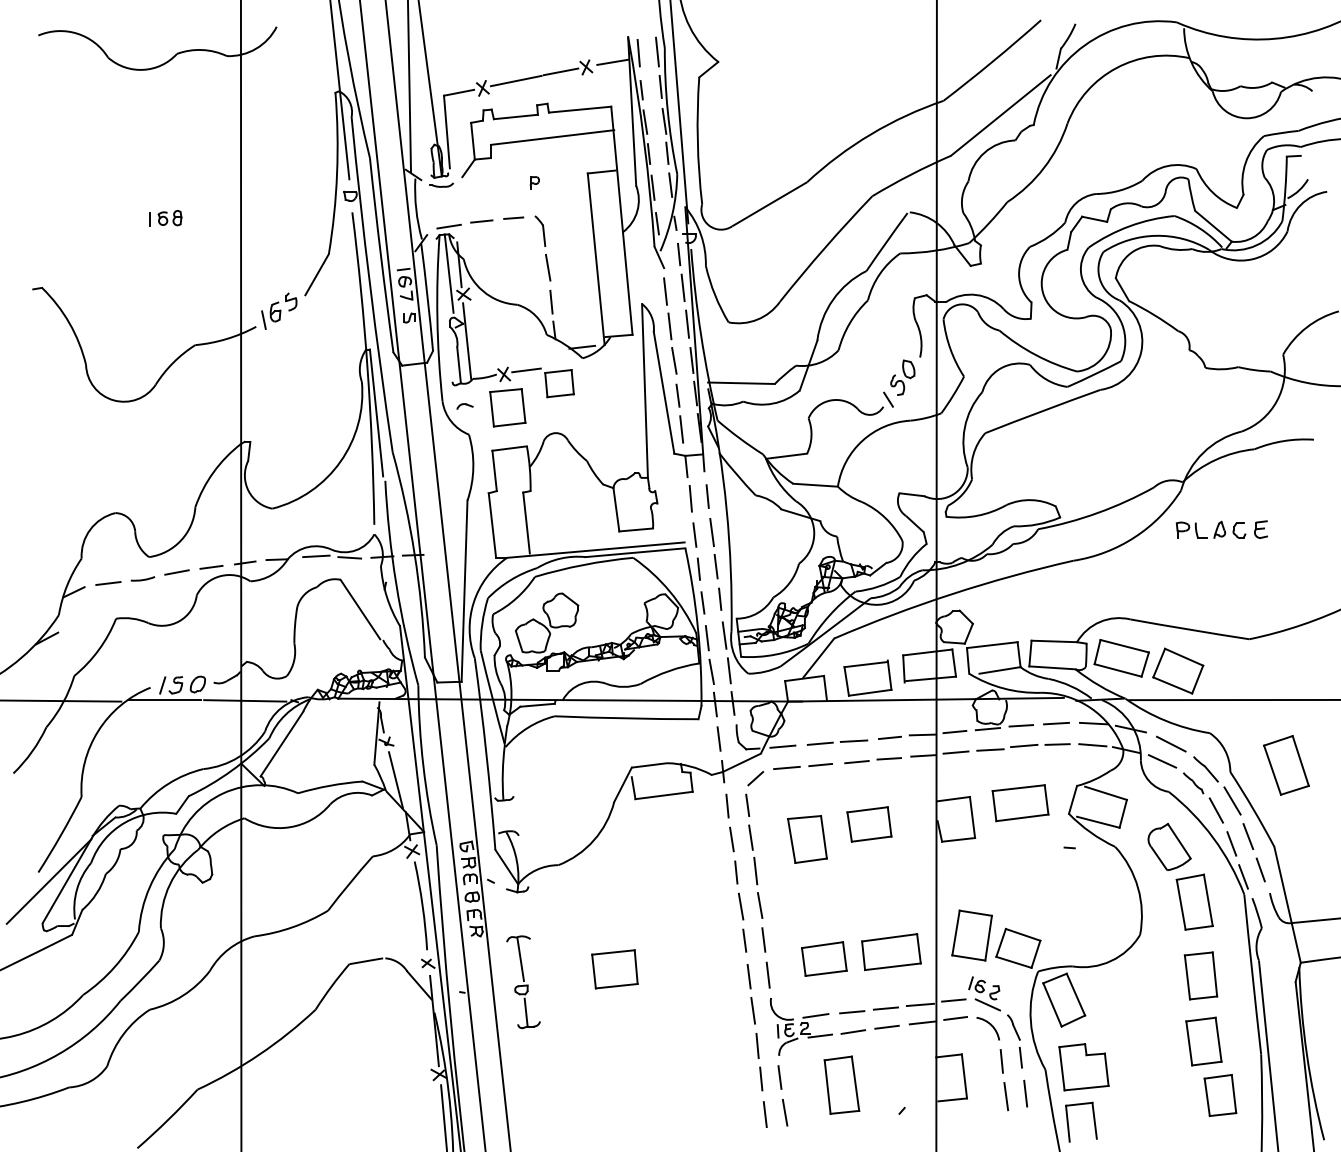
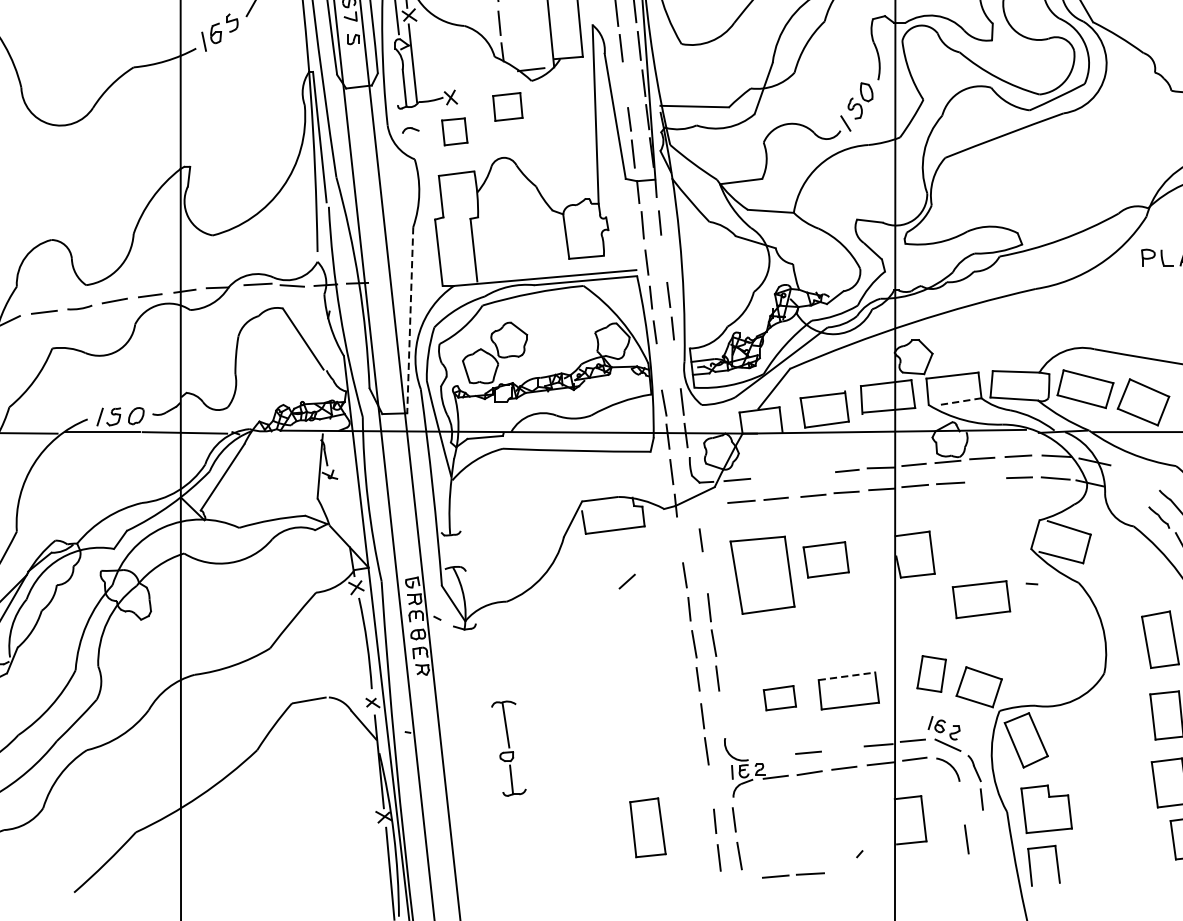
line: (674, 360) -> (625, 83), removed
line: (526, 370) -> (473, 93), removed
part: (507, 407) -> (454, 131), size x0.7
line: (711, 532) -> (663, 259), removed
line: (464, 591) -> (410, 320), solid -> dashed
line: (724, 635) -> (677, 365), removed
line: (706, 638) -> (658, 368), removed
line: (1000, 670) -> (960, 401), solid -> dashed
line: (840, 742) -> (796, 875), moved
line: (1171, 743) -> (1136, 476), removed
line: (1024, 745) -> (985, 478), removed
line: (1162, 761) -> (1127, 495), removed
line: (755, 778) -> (626, 581), moved
line: (395, 779) -> (339, 513), removed
part: (1020, 803) -> (981, 599), moved
line: (727, 805) -> (680, 540), removed
line: (750, 837) -> (704, 573), removed
part: (807, 839) -> (762, 575), size x1.6
part: (1169, 847) -> (1134, 583), removed
part: (971, 935) -> (931, 673), size x0.7
line: (889, 937) -> (846, 676), solid -> dashed
part: (824, 958) -> (780, 697), size x0.7
part: (614, 969) -> (564, 708), removed
line: (767, 974) -> (721, 714), removed
part: (523, 982) -> (508, 748), moved
line: (885, 1008) -> (842, 748), removed
line: (815, 1015) -> (770, 756), removed
line: (757, 1045) -> (711, 786), removed
line: (1001, 1061) -> (961, 803), removed
part: (841, 1084) -> (647, 827), moved
line: (1025, 1093) -> (986, 836), removed

